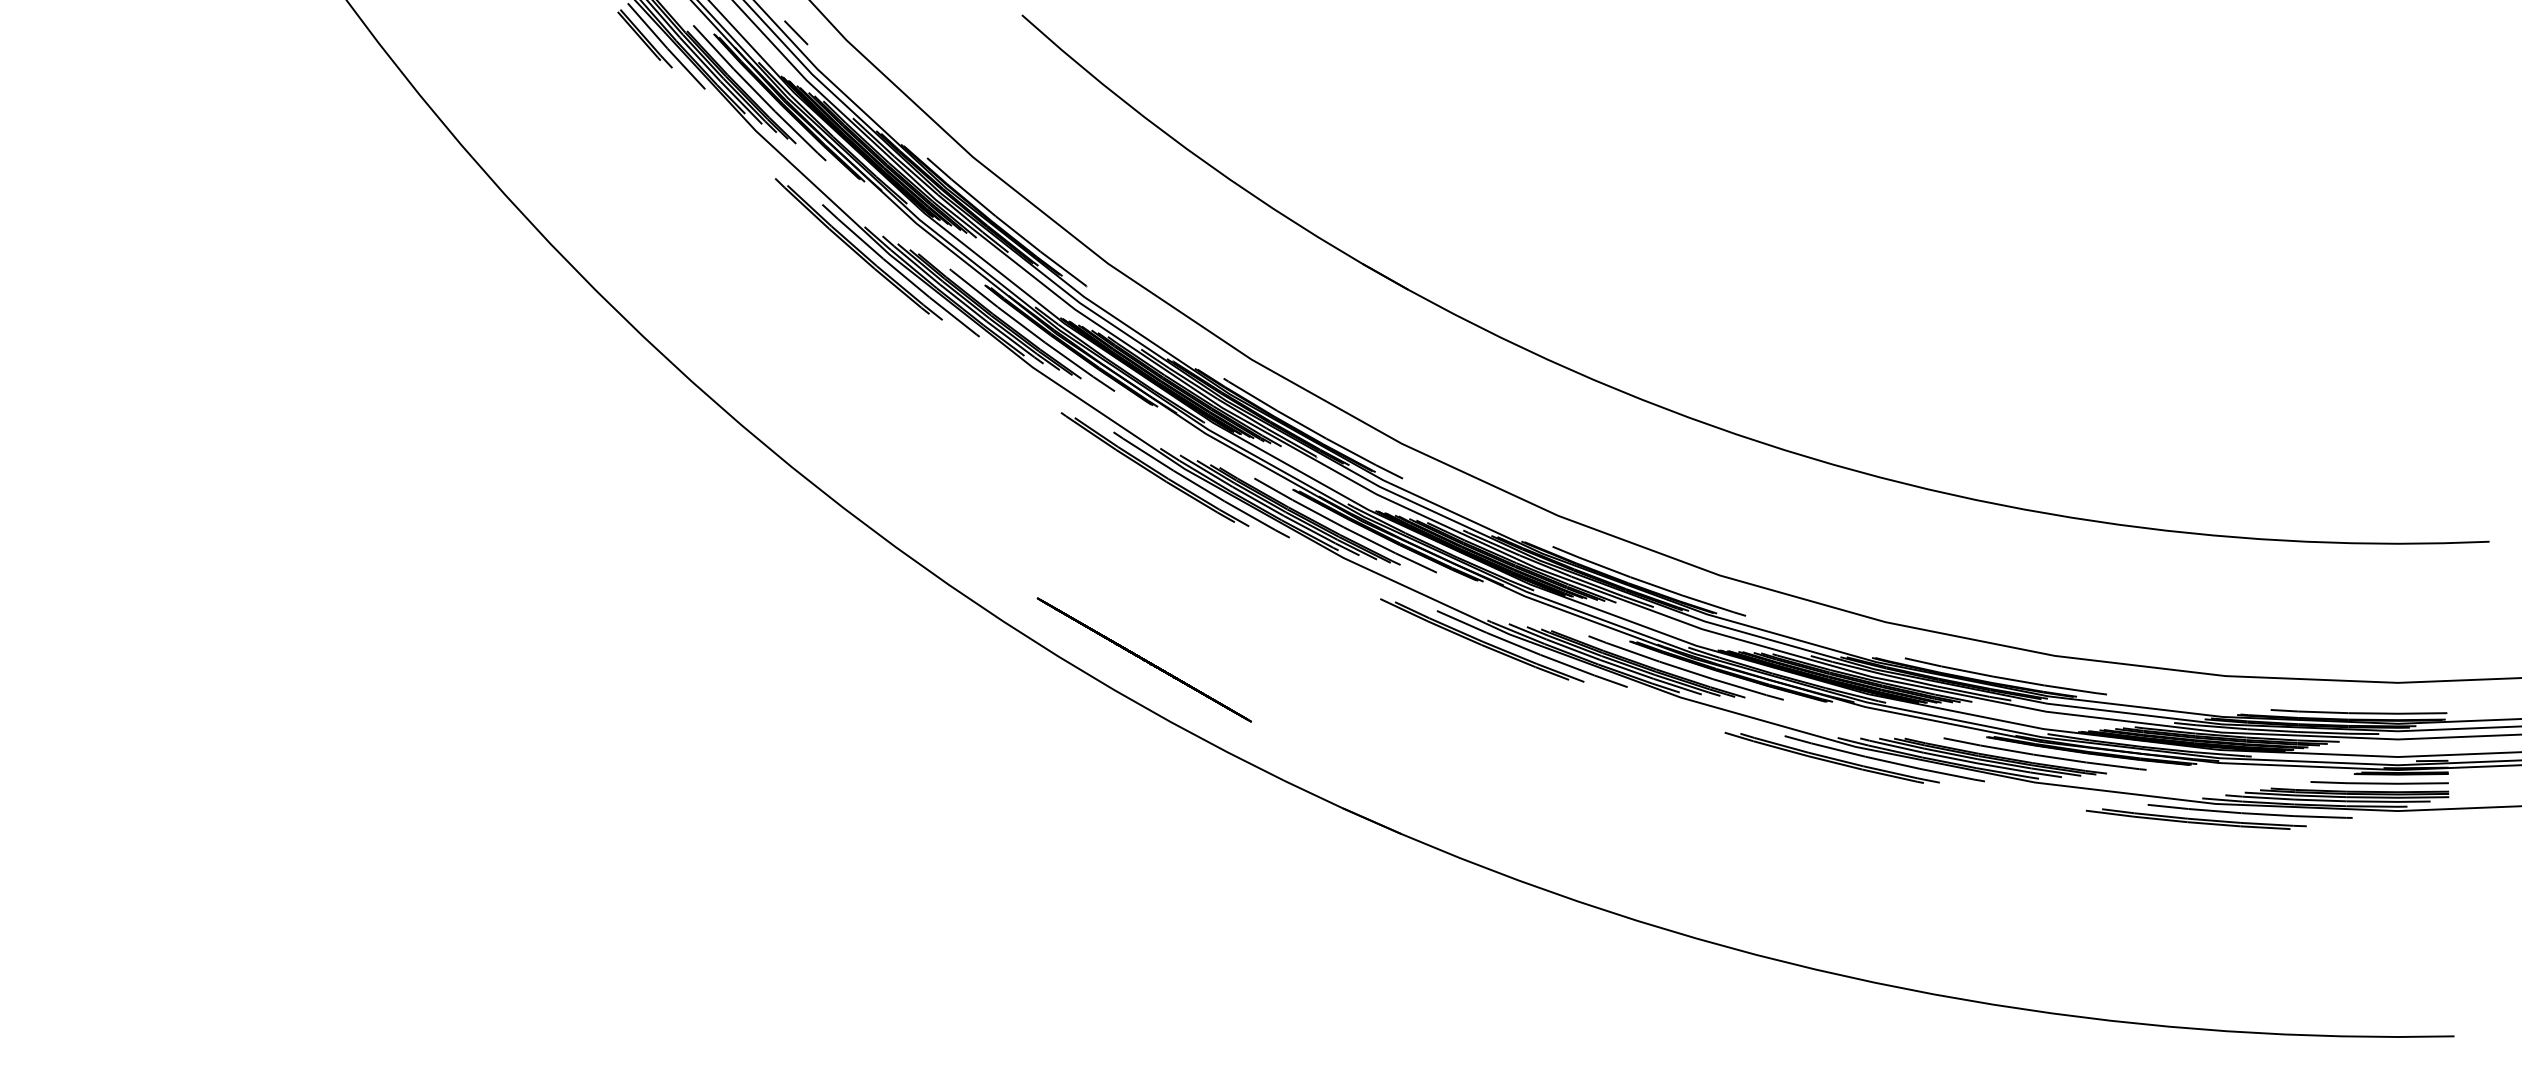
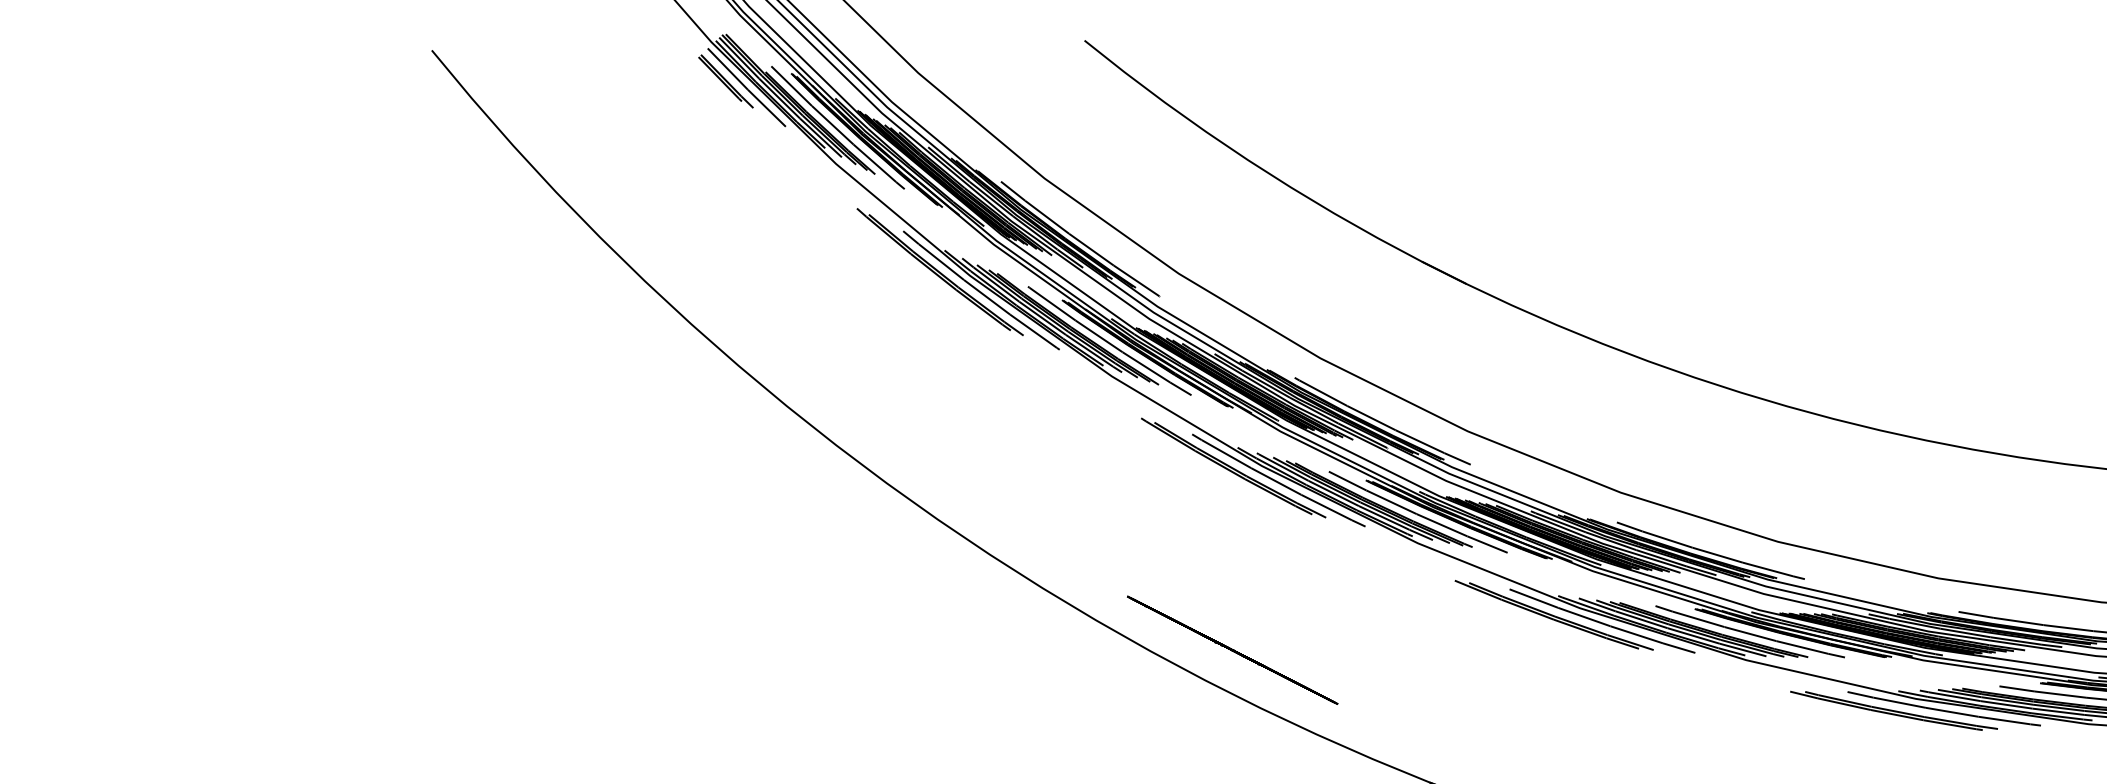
line: (795, 32) -> (869, 68), removed

